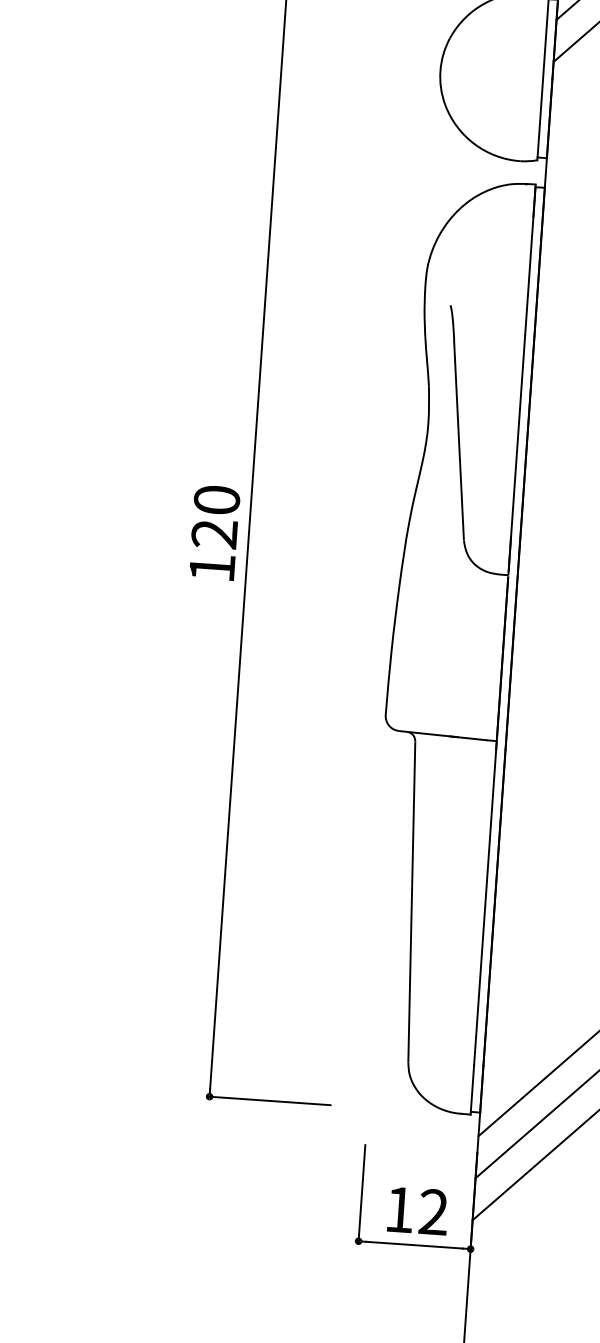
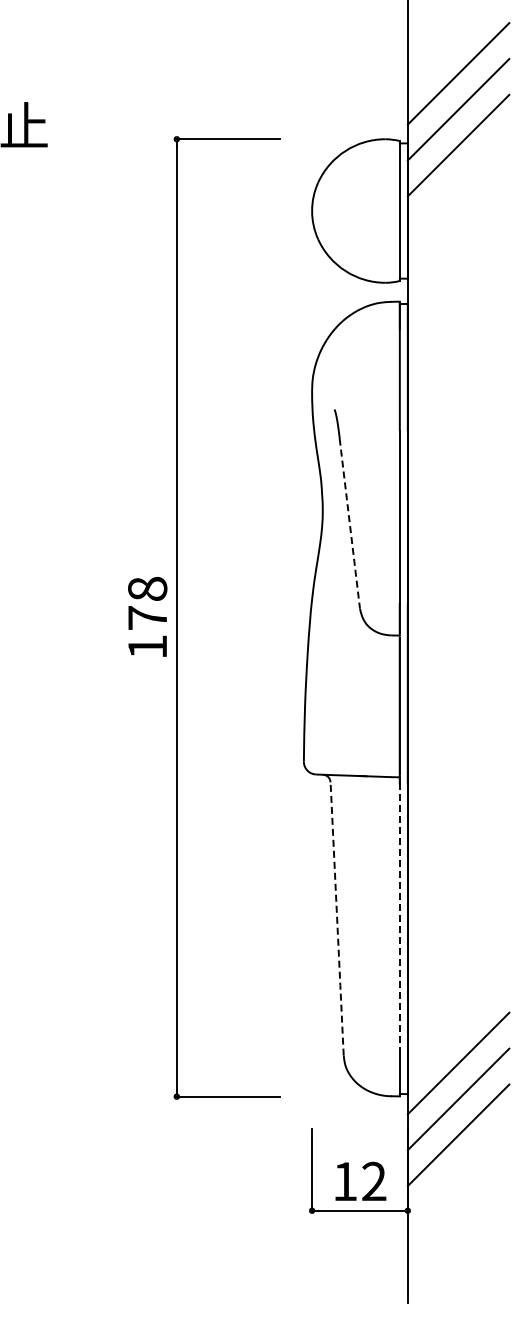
line: (458, 439) -> (349, 523), solid -> dashed
text: (215, 517) -> (147, 603), 120 -> 178
line: (412, 901) -> (337, 918), solid -> dashed
line: (484, 907) -> (399, 919), solid -> dashed

